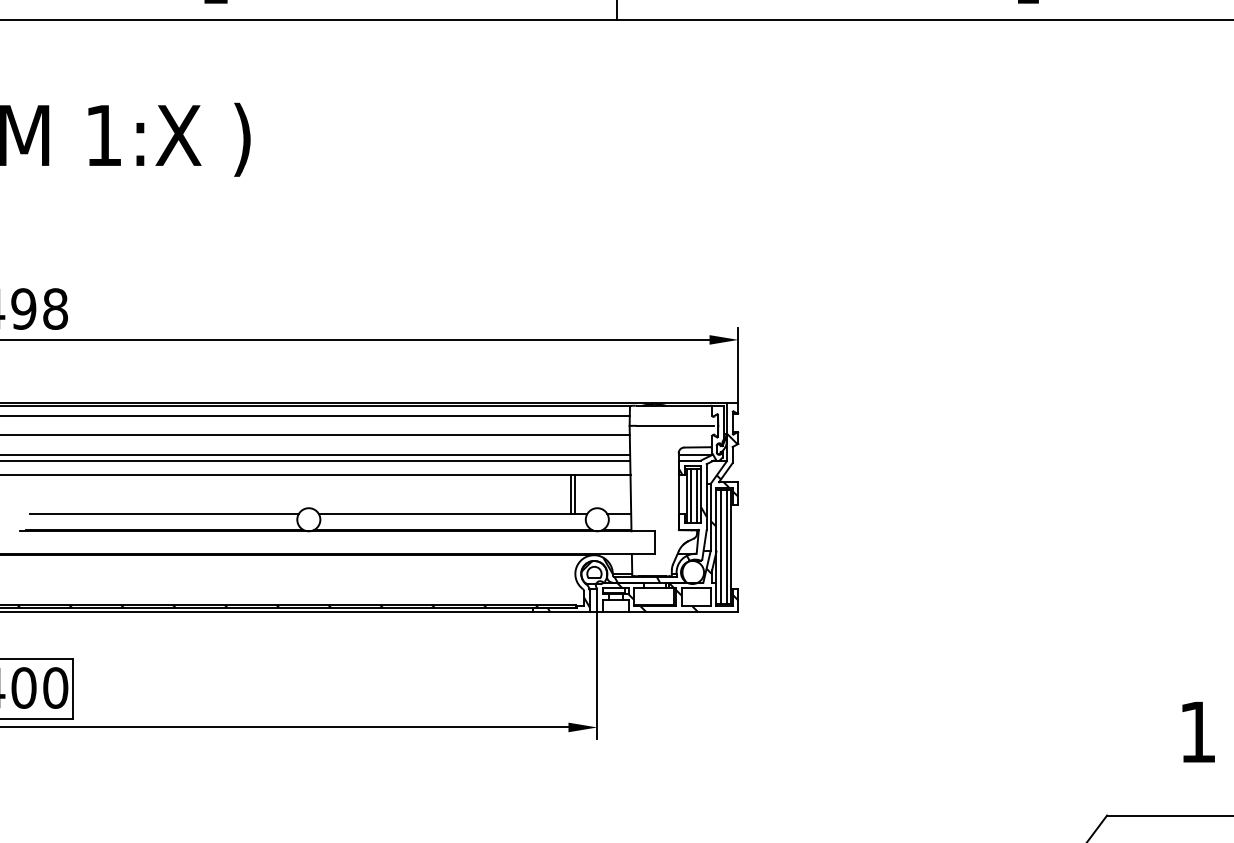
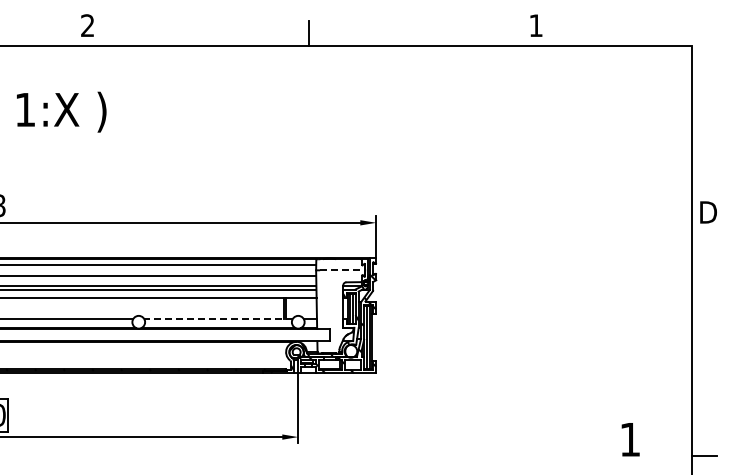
line: (675, 426) -> (341, 270), solid -> dashed
line: (453, 514) -> (218, 319), solid -> dashed

